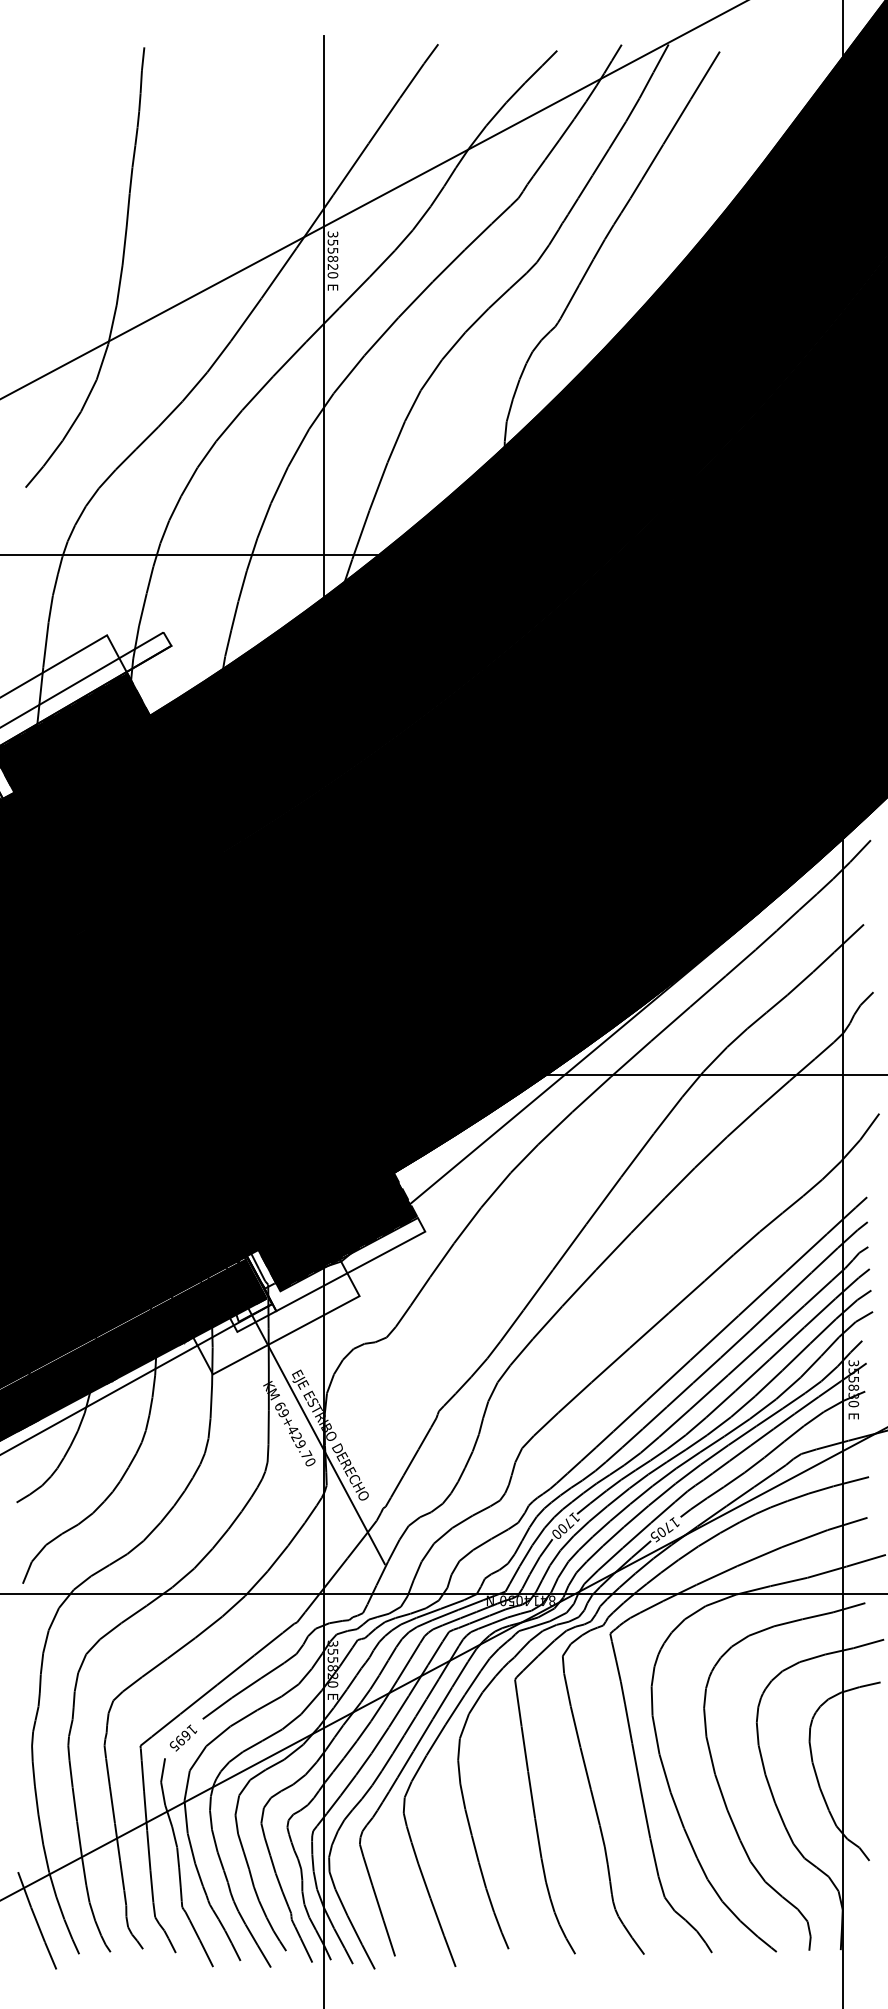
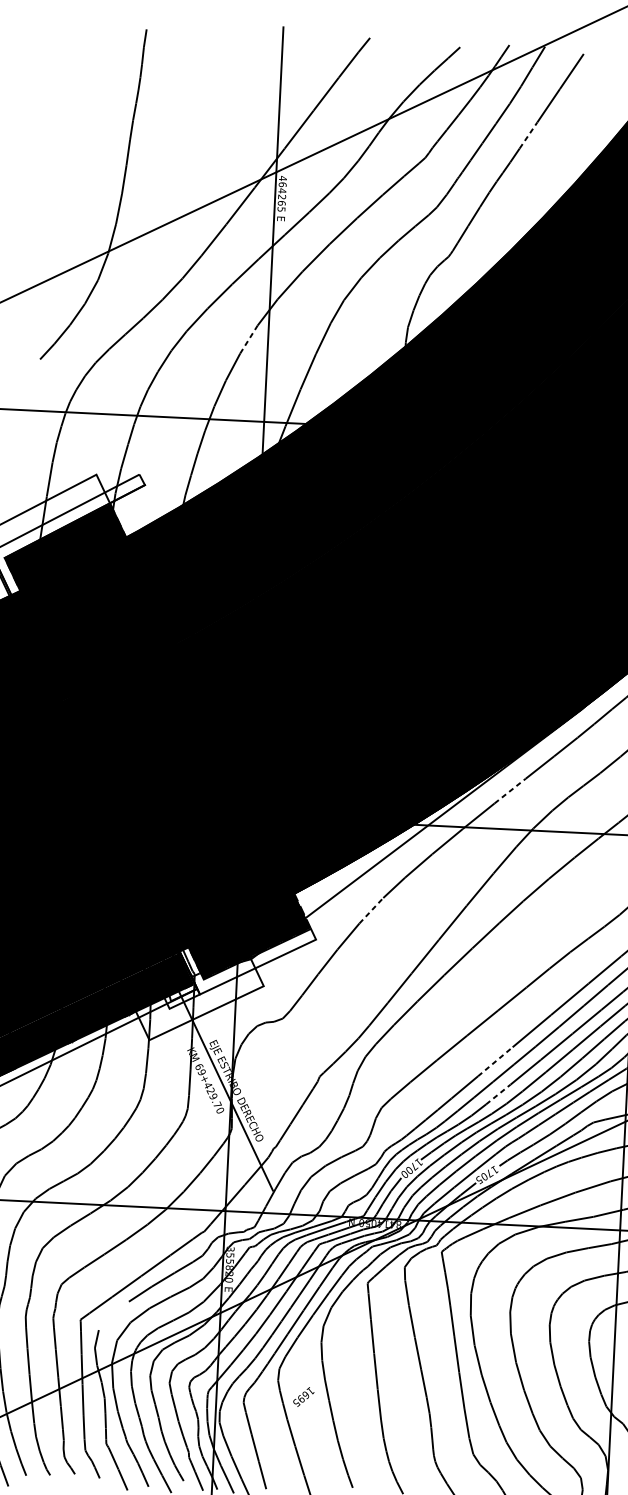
line: (652, 162) -> (528, 135), solid -> dashed
text: (332, 254) -> (281, 193), 355820 -> 464265
line: (298, 448) -> (248, 339), solid -> dashed
line: (670, 1023) -> (510, 790), solid -> dashed
line: (496, 1190) -> (371, 910), solid -> dashed
line: (668, 1380) -> (495, 1061), solid -> dashed
line: (674, 1423) -> (498, 1094), solid -> dashed
text: (183, 1737) -> (303, 1396), moved

